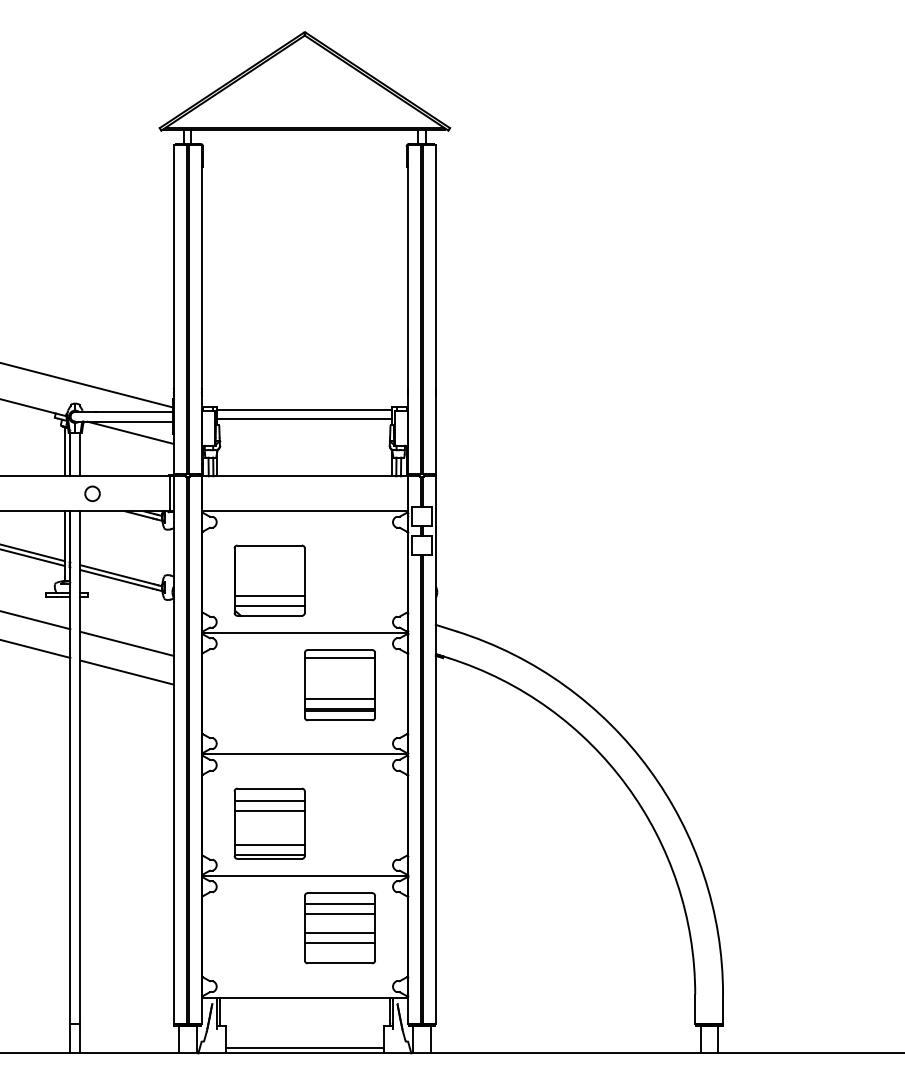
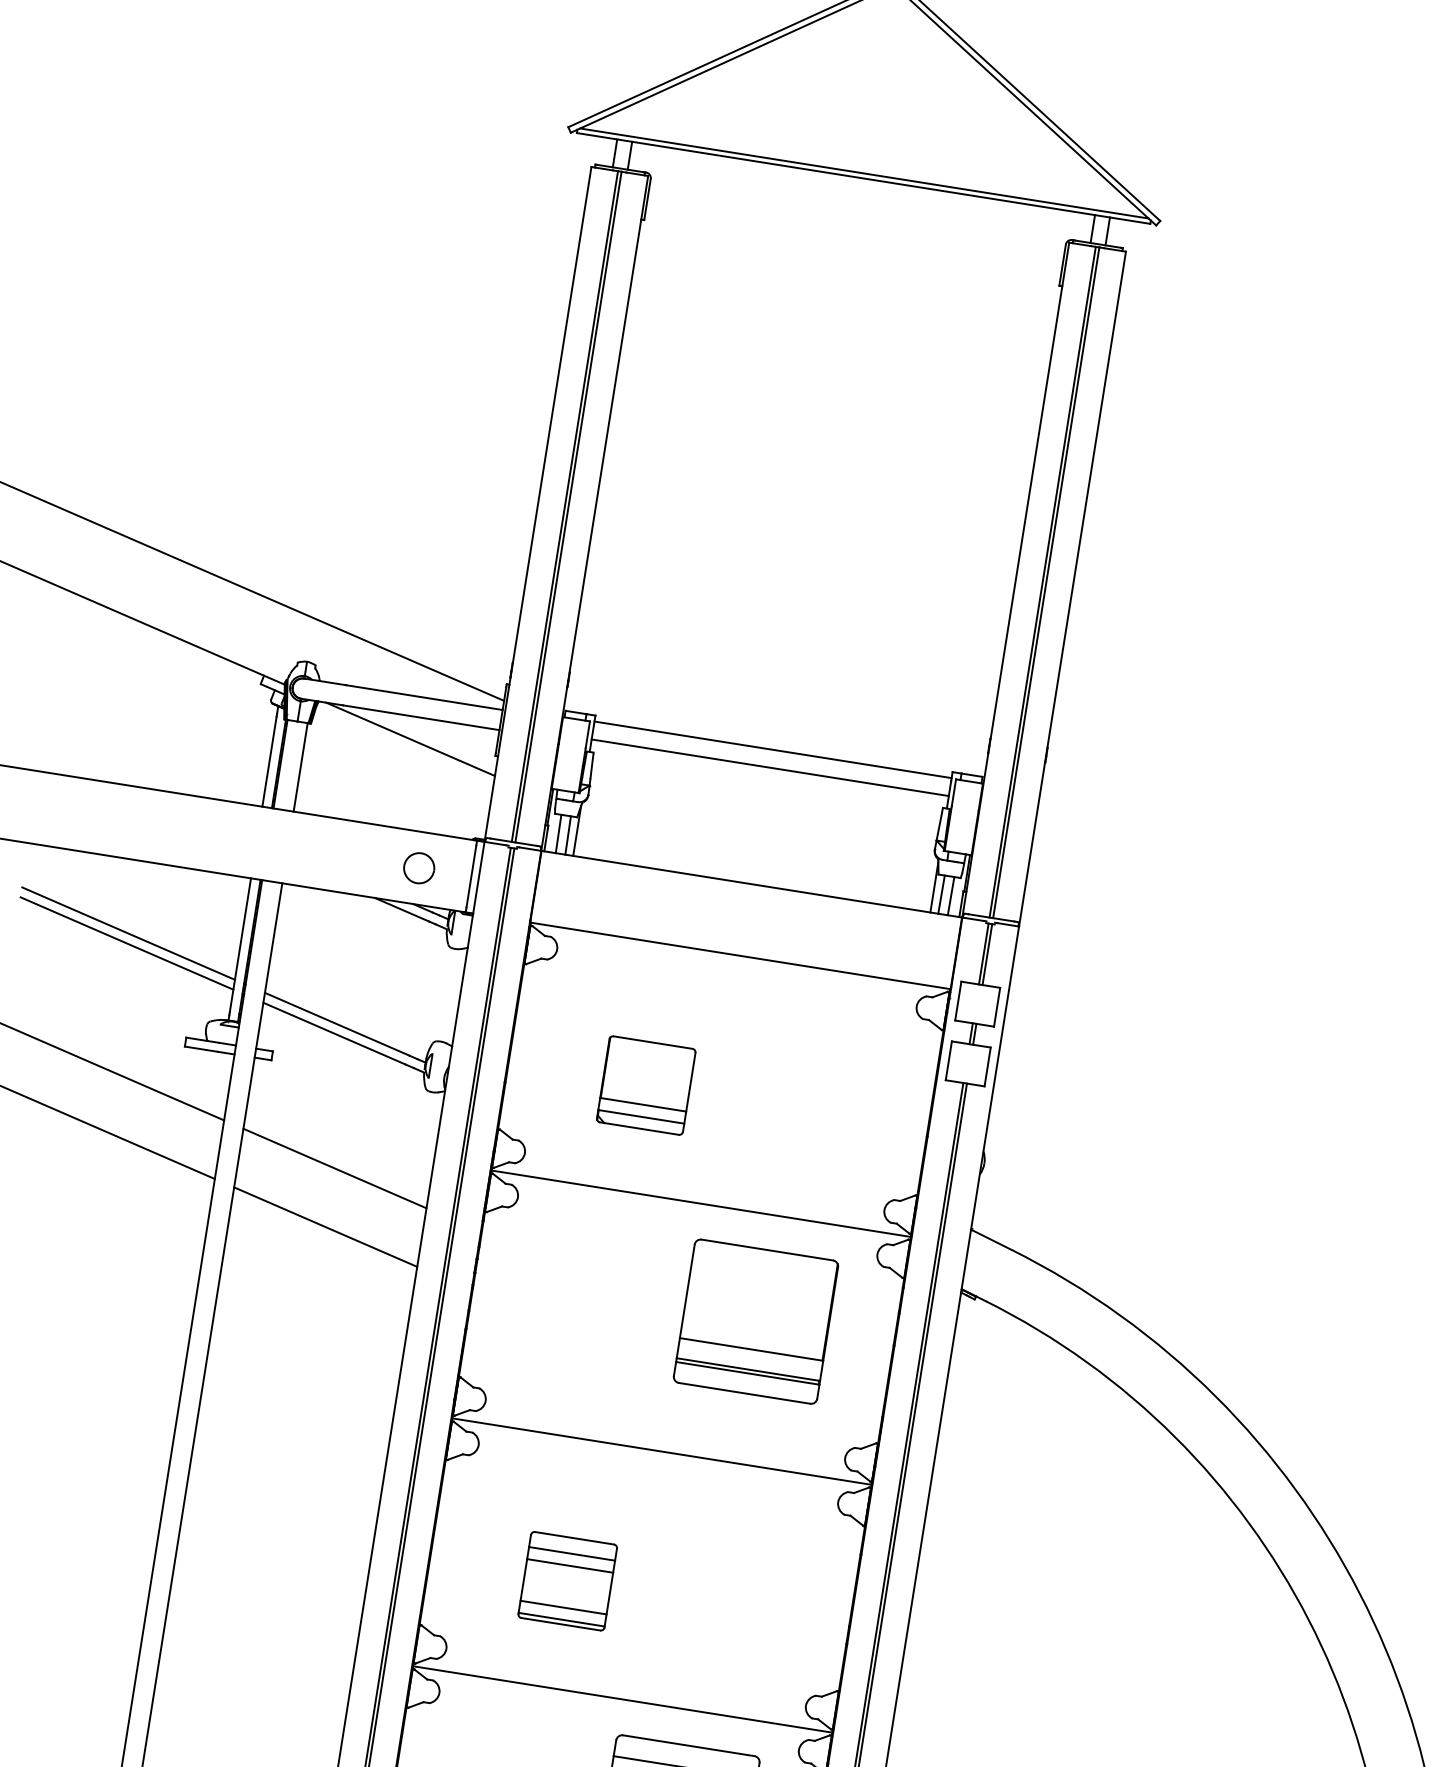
part: (92, 493) -> (419, 867), moved
part: (269, 580) -> (646, 1085), size x0.6
line: (339, 657) -> (763, 1264), removed
part: (269, 823) -> (567, 1580), size x0.6

